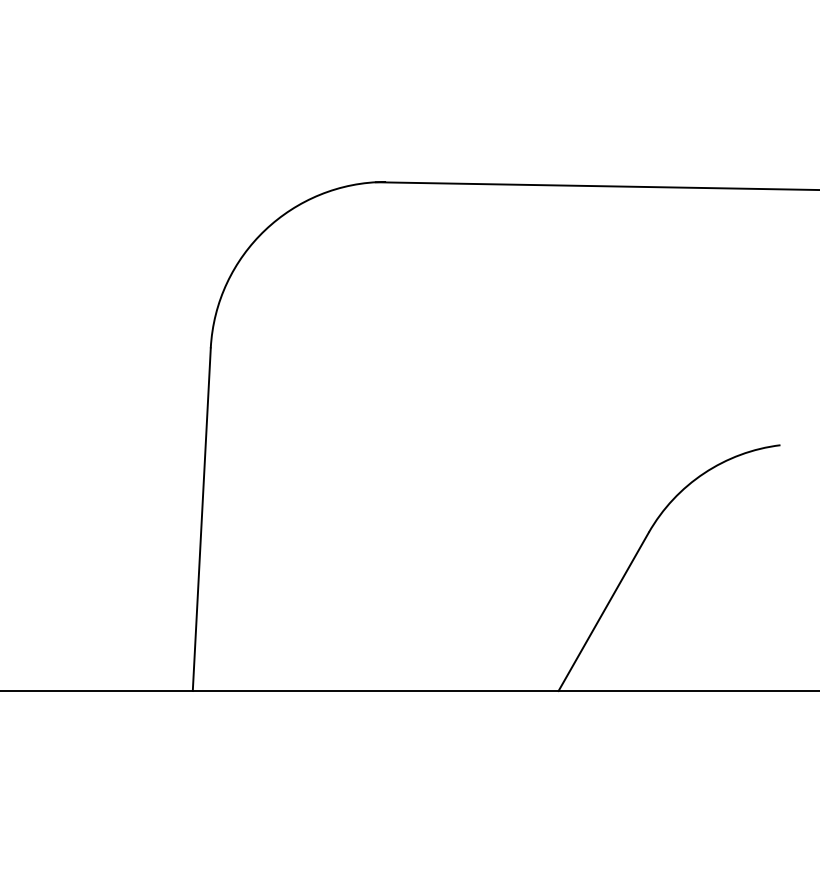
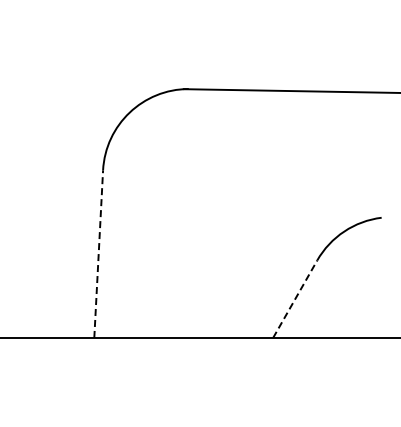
line: (201, 520) -> (98, 254), solid -> dashed
line: (604, 612) -> (295, 299), solid -> dashed

